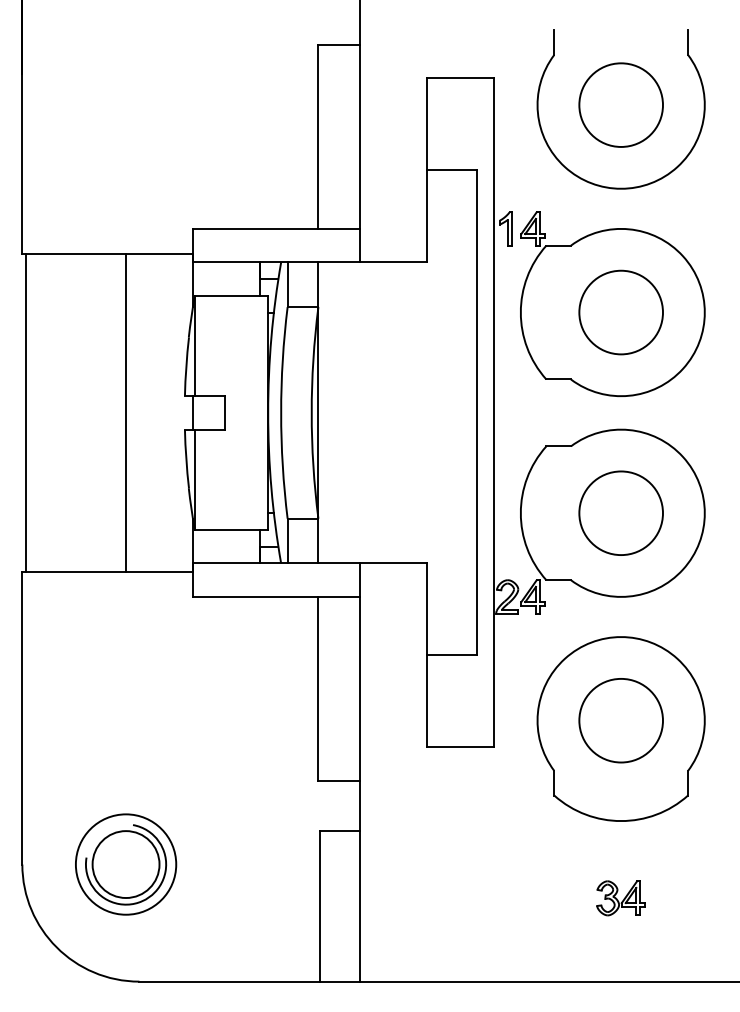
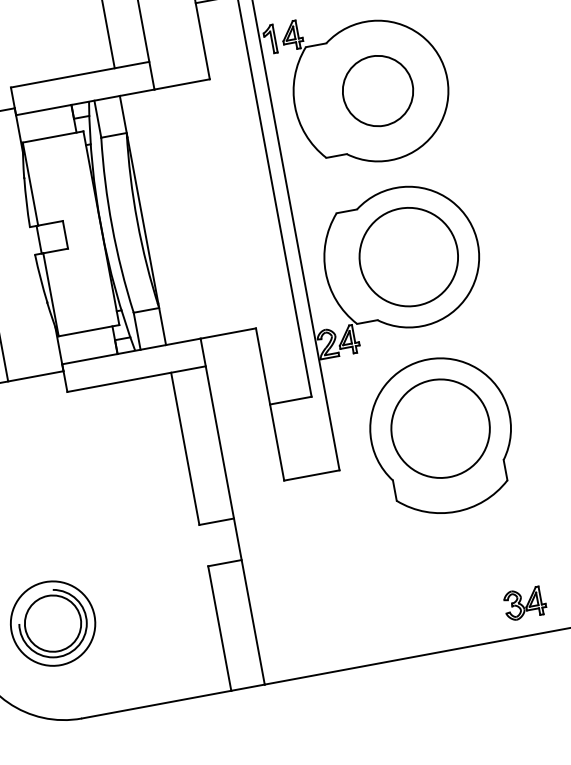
circle: (620, 513) -> (408, 257), size x1.4
circle: (620, 720) -> (440, 428), size x1.4
part: (620, 898) -> (524, 603), moved

